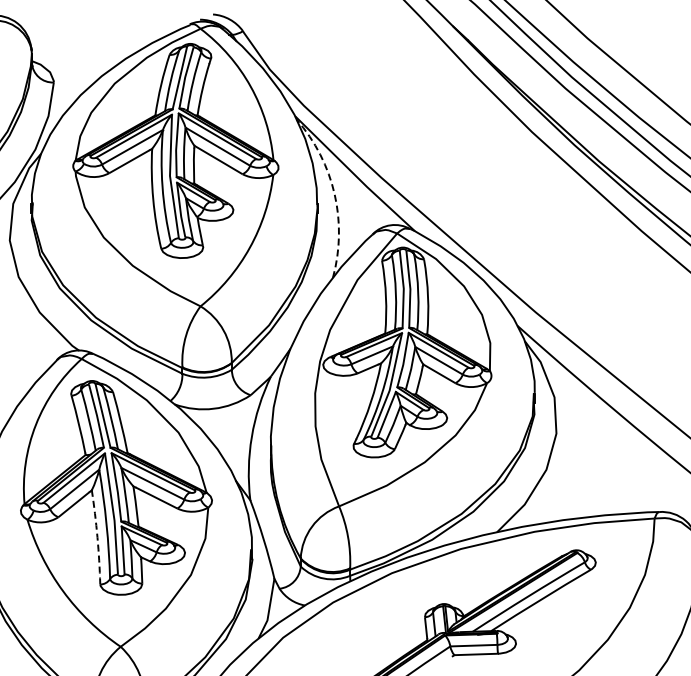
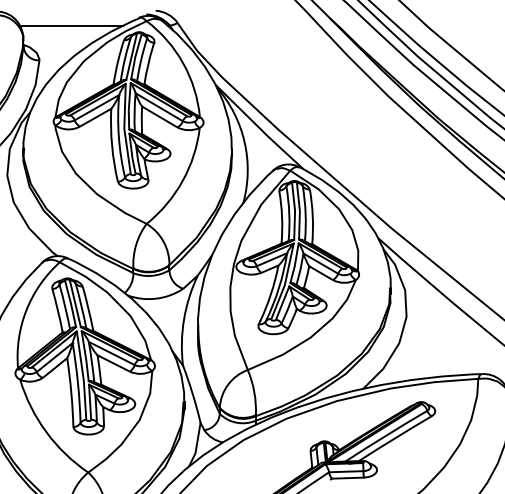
line: (97, 34) -> (71, 25), added
arc: (334, 194) -> (244, 142), dashed -> solid
arc: (97, 537) -> (71, 392), dashed -> solid

